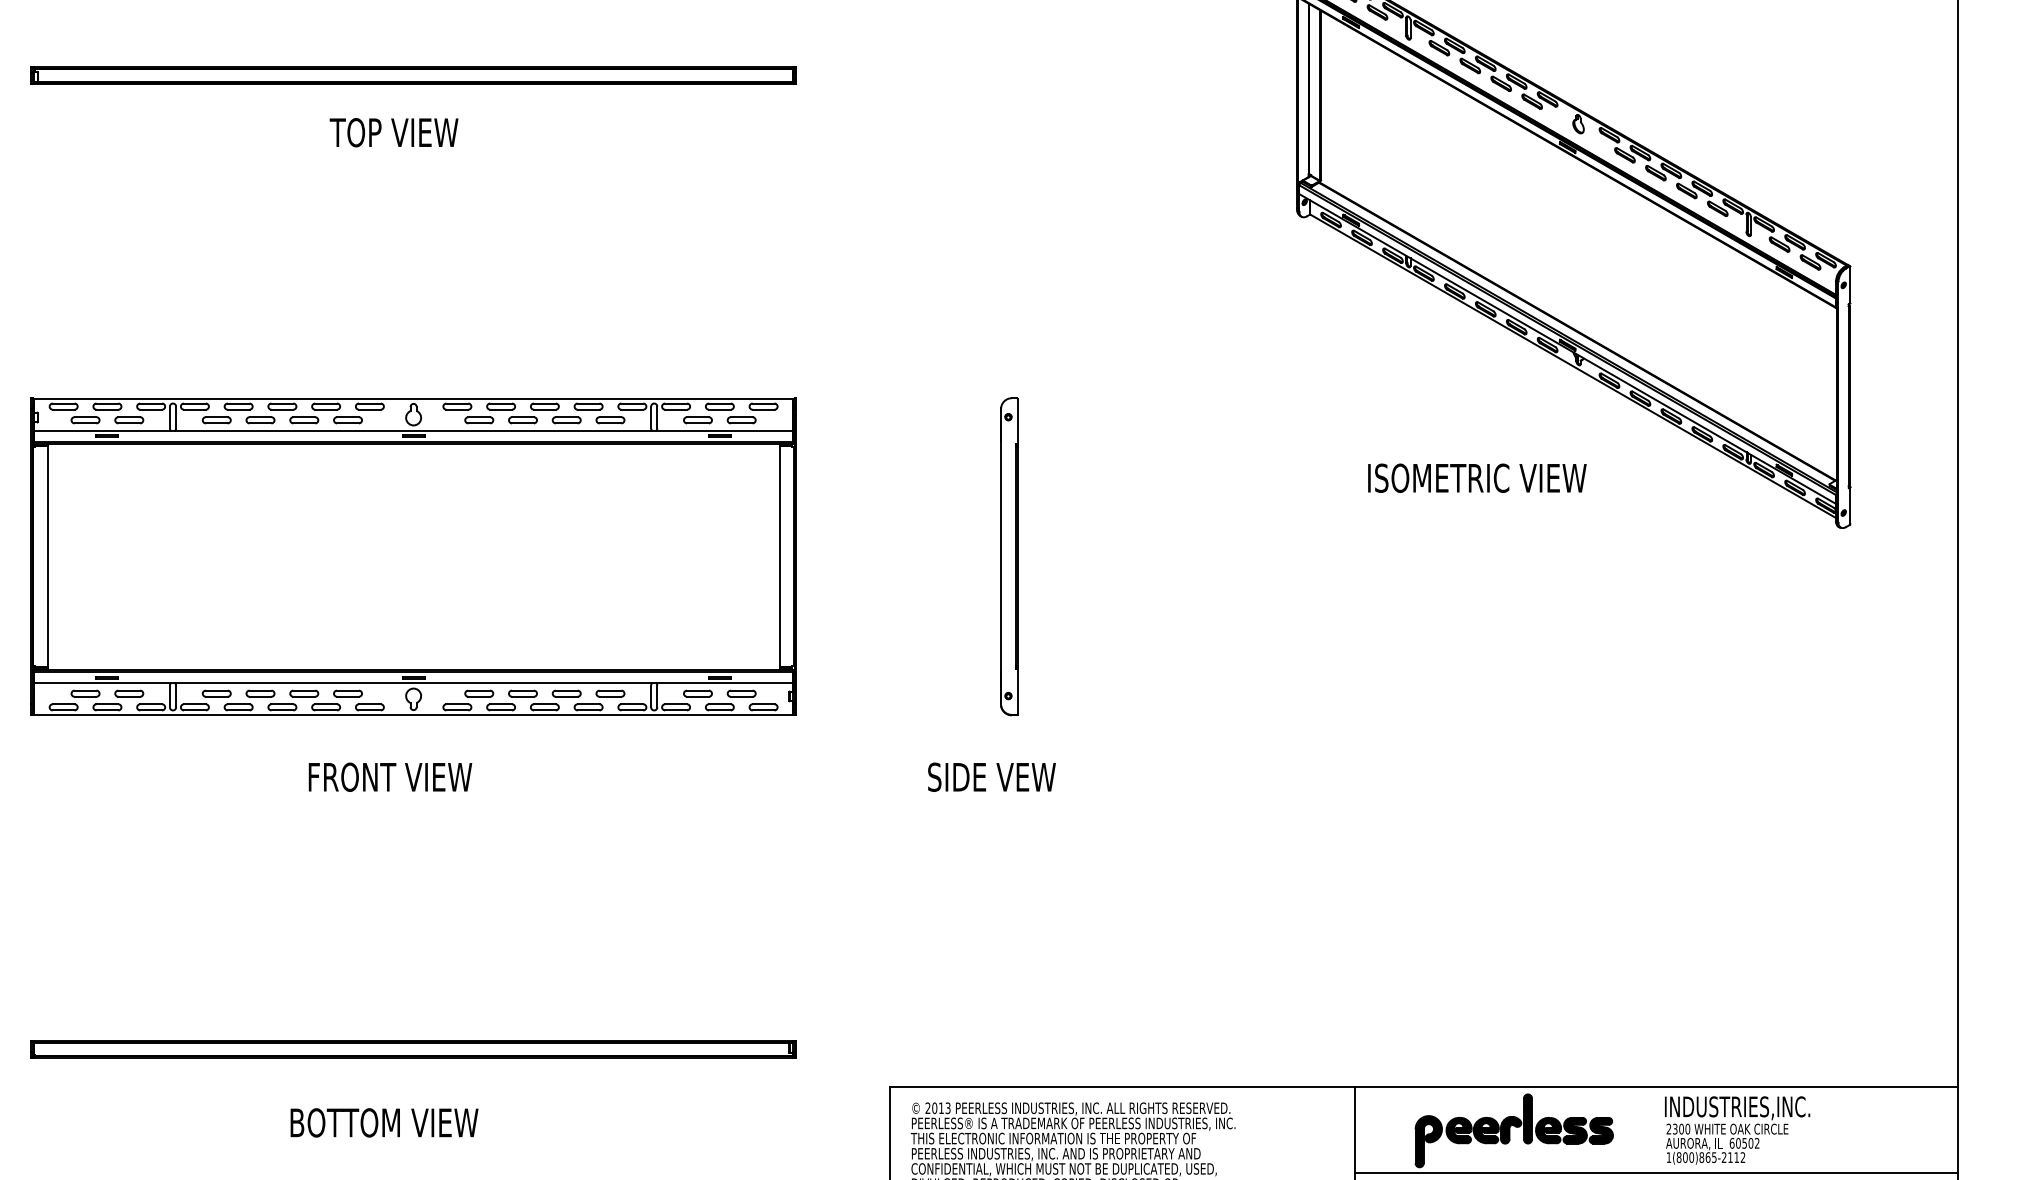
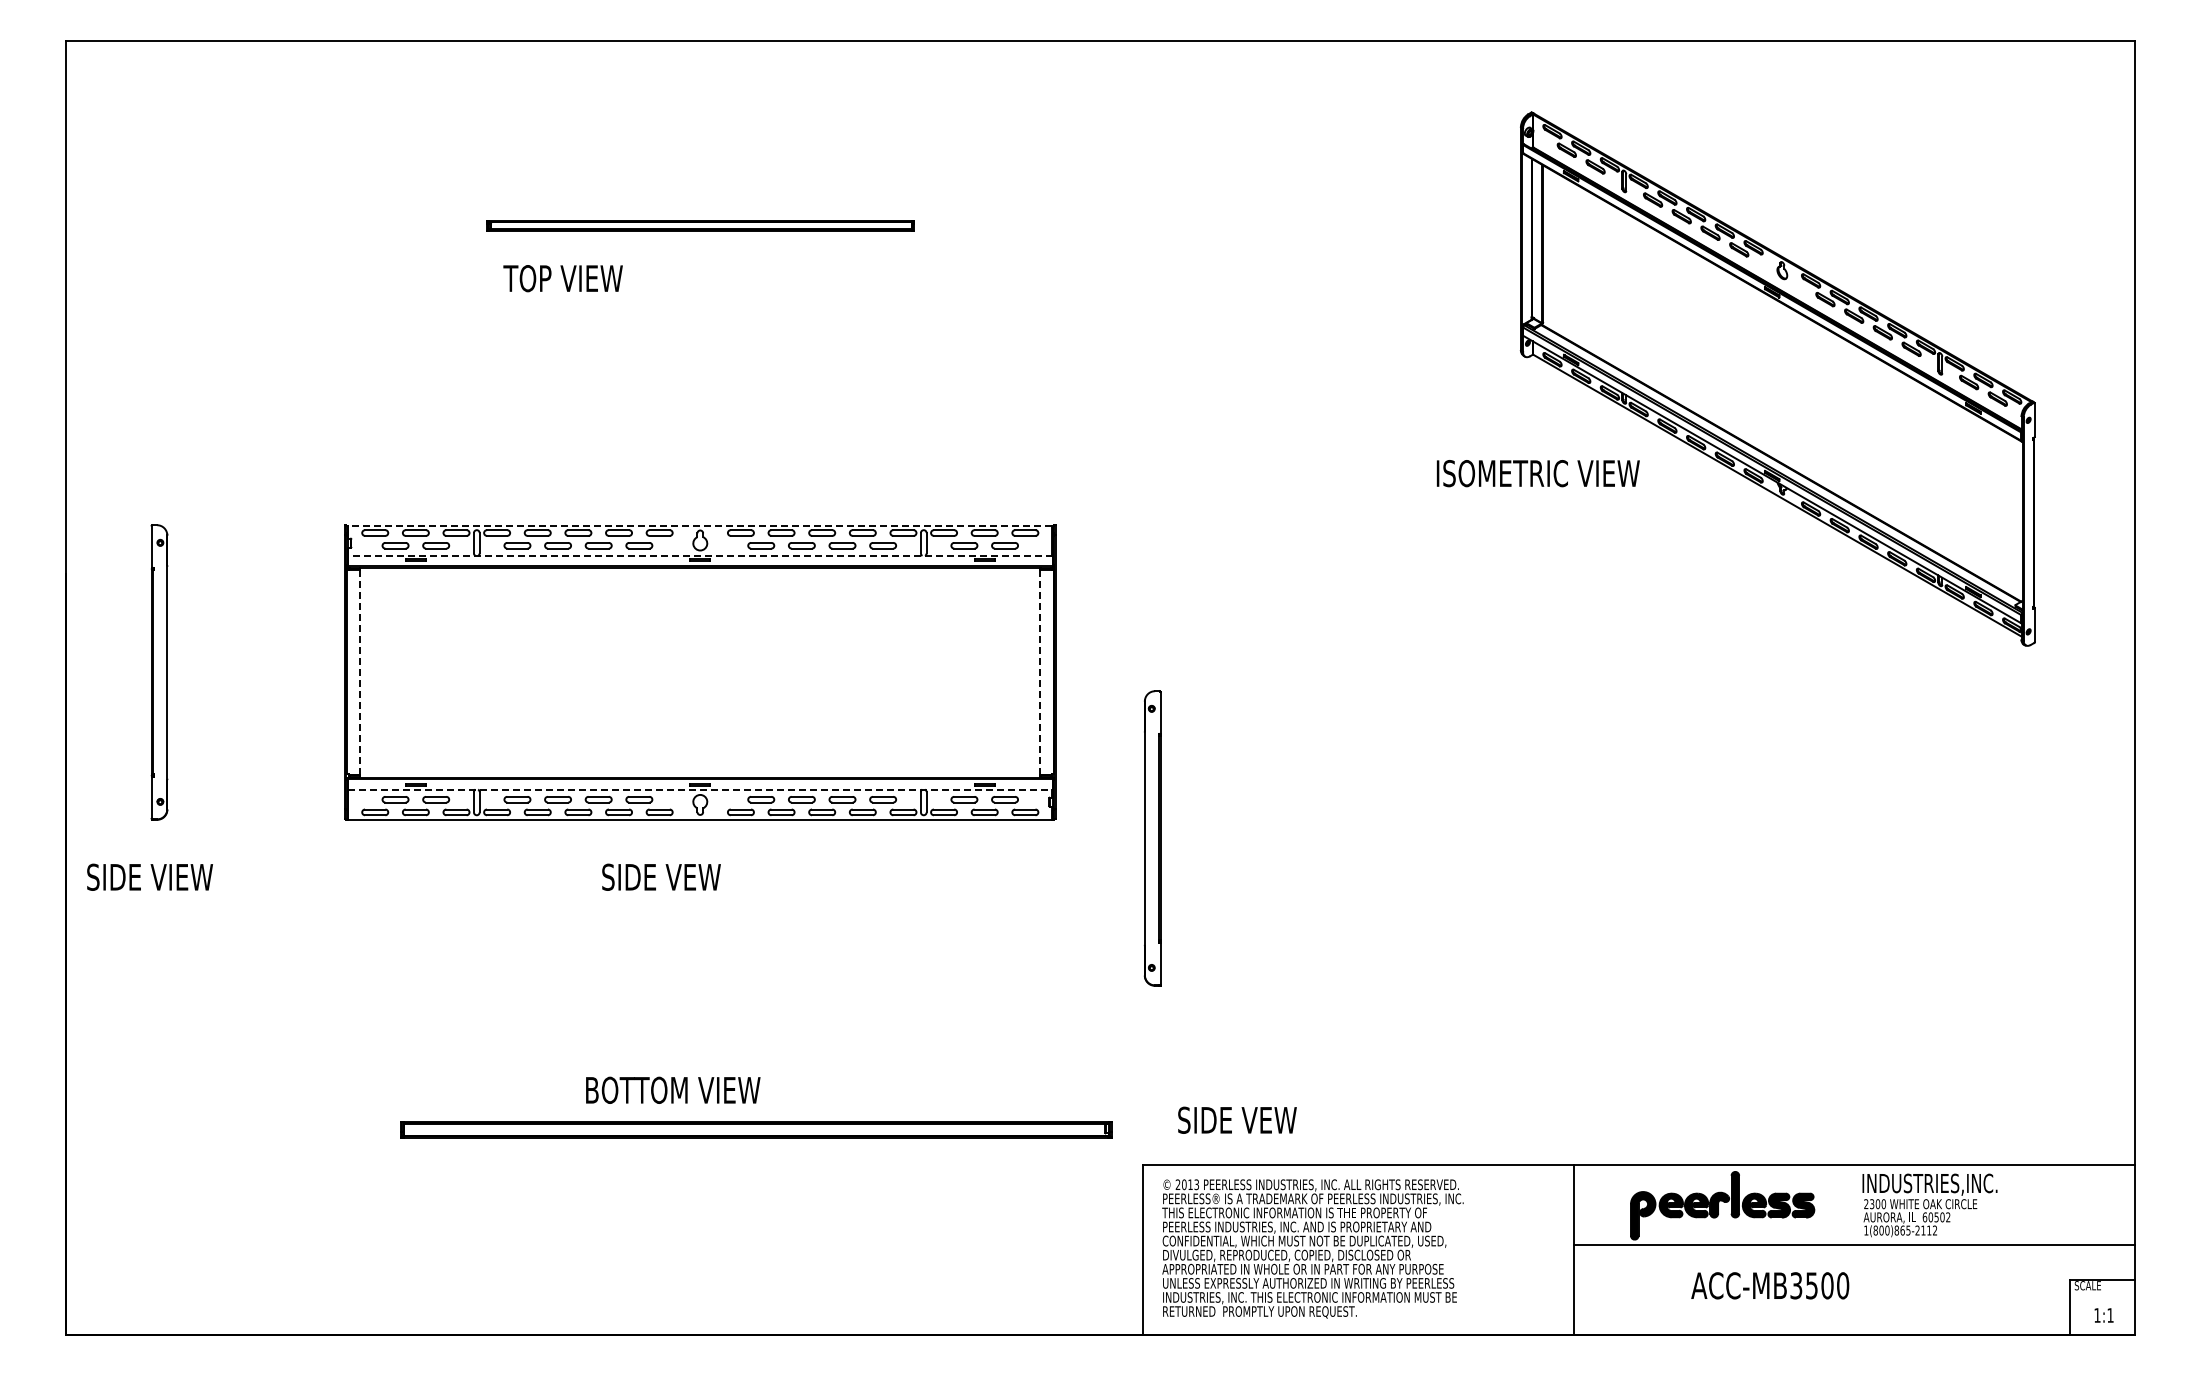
part: (413, 75) -> (700, 225), size x0.6
text: (393, 132) -> (562, 278), moved
line: (412, 398) -> (699, 525), solid -> dashed
line: (412, 430) -> (699, 555), solid -> dashed
text: (1476, 478) -> (1537, 473), moved
line: (47, 556) -> (360, 672), solid -> dashed
line: (779, 556) -> (1040, 672), solid -> dashed
part: (1009, 556) -> (1152, 838), moved
line: (413, 682) -> (700, 789), solid -> dashed
text: (390, 776) -> (678, 876), FRONT VIEW -> SIDE VEW
text: (991, 776) -> (1237, 1119), moved
part: (413, 1048) -> (756, 1129), moved
text: (384, 1121) -> (673, 1089), moved

